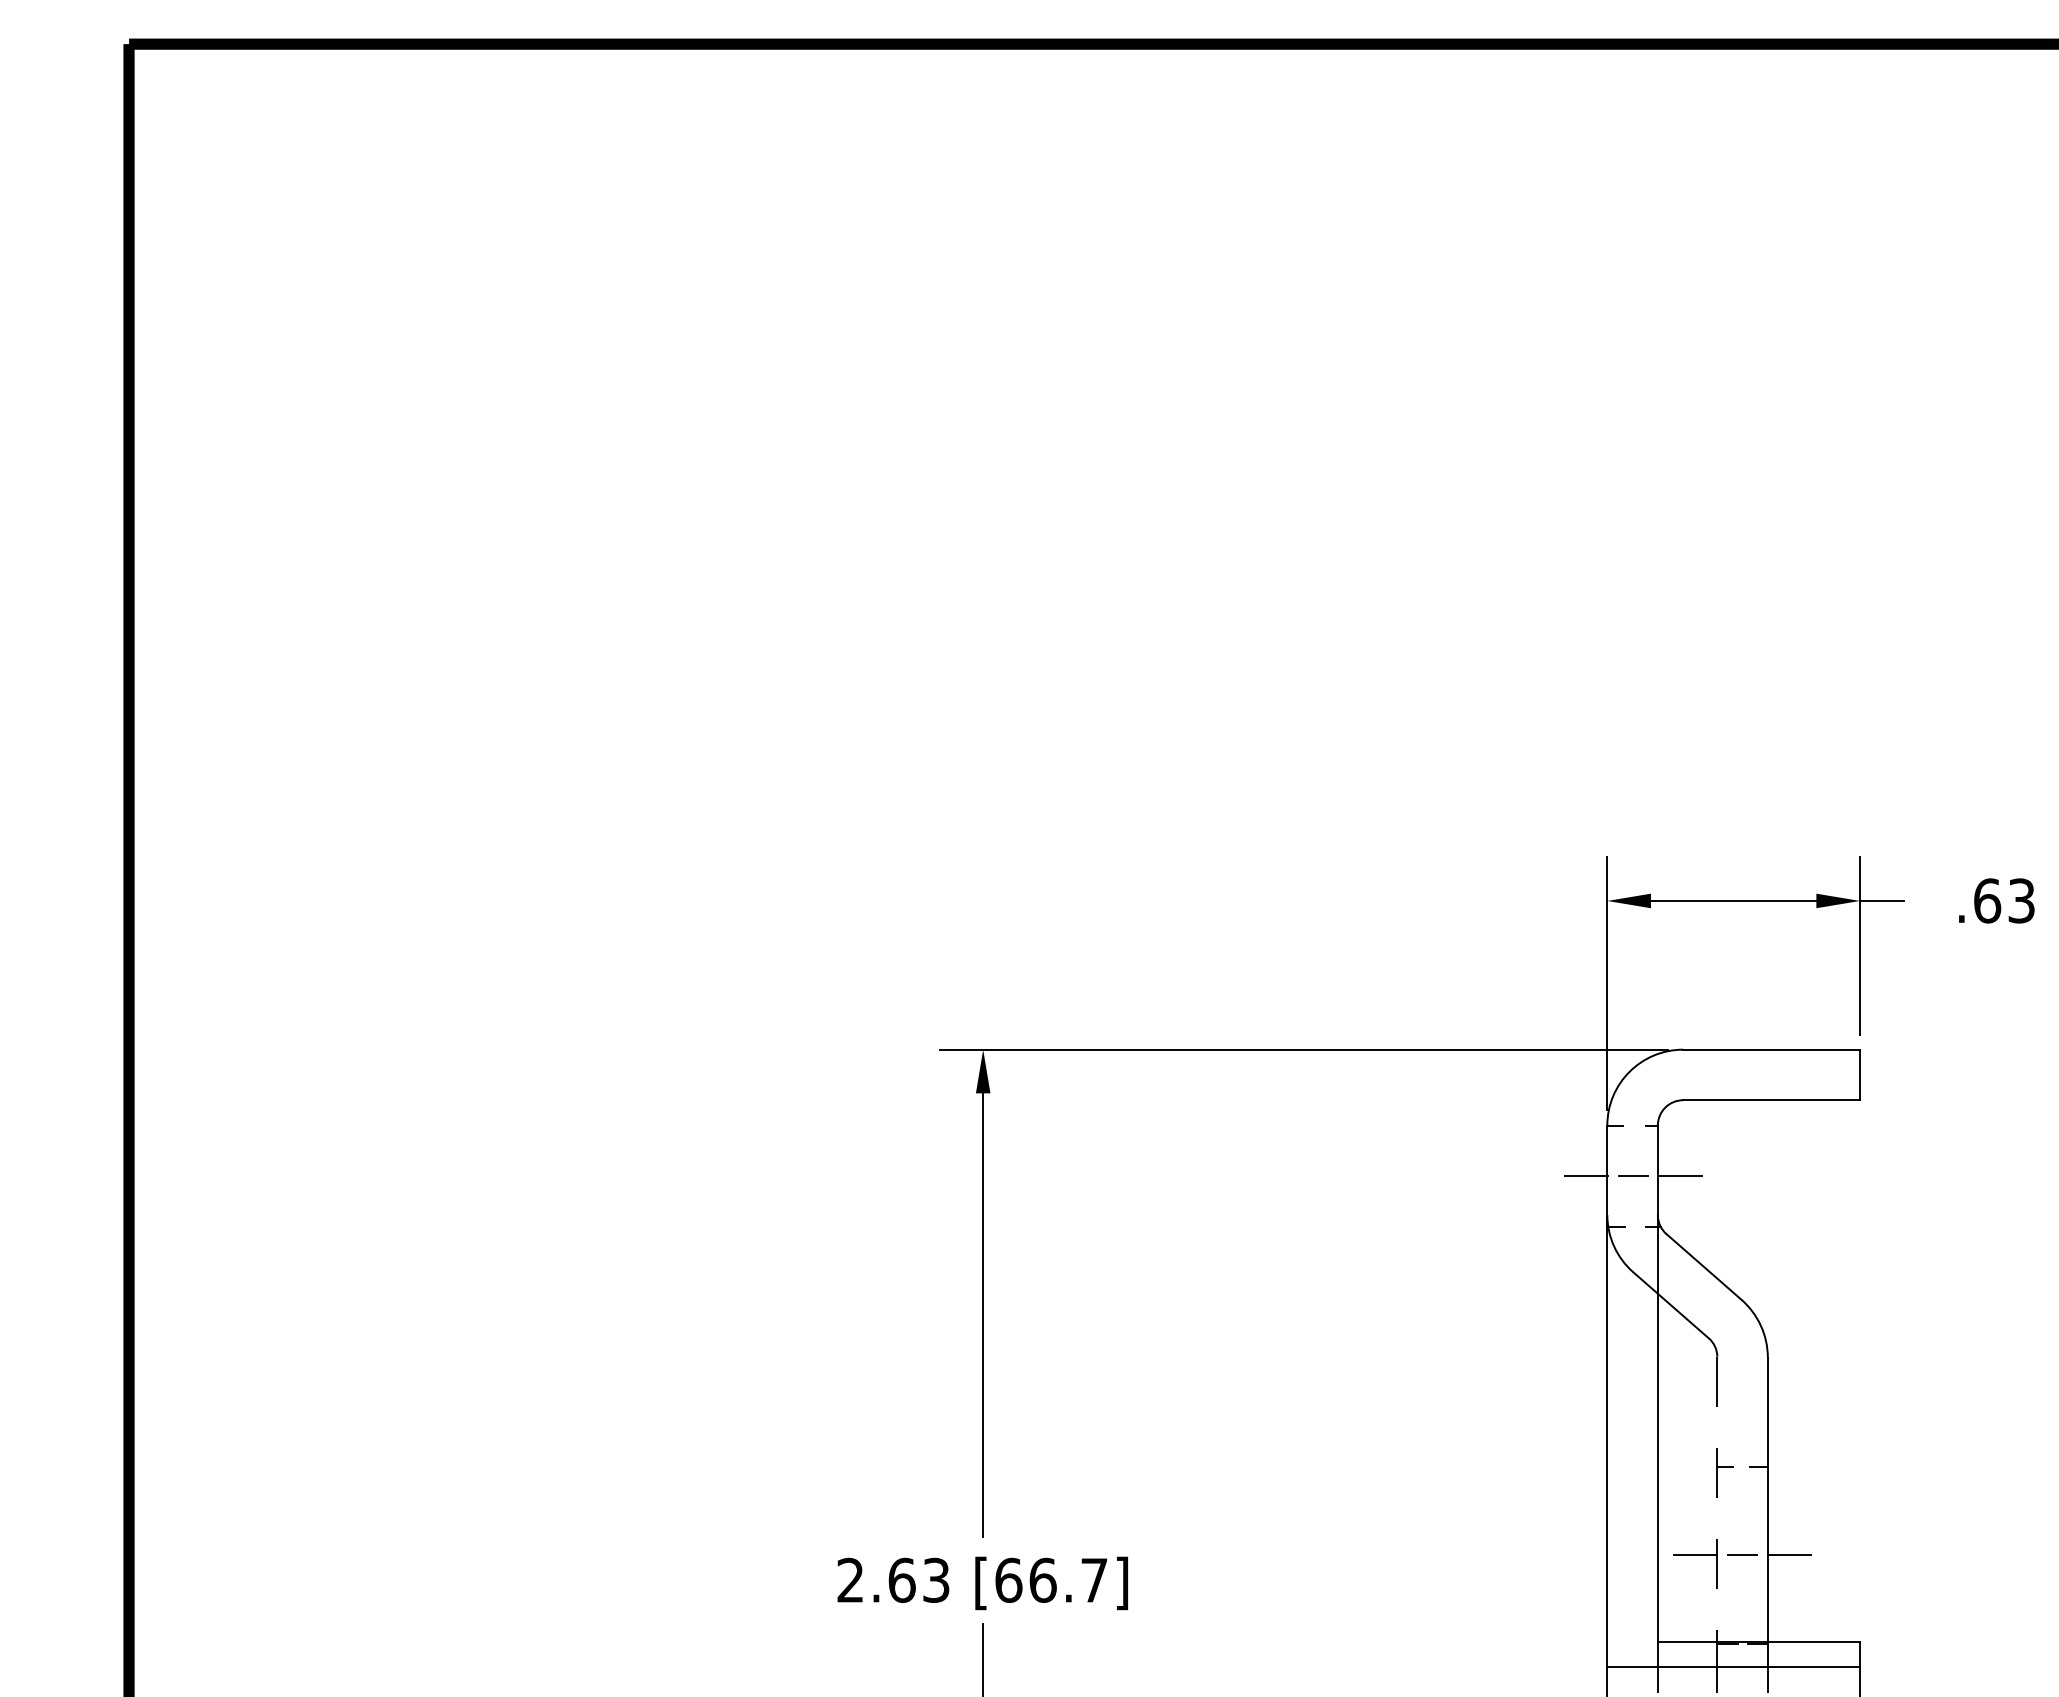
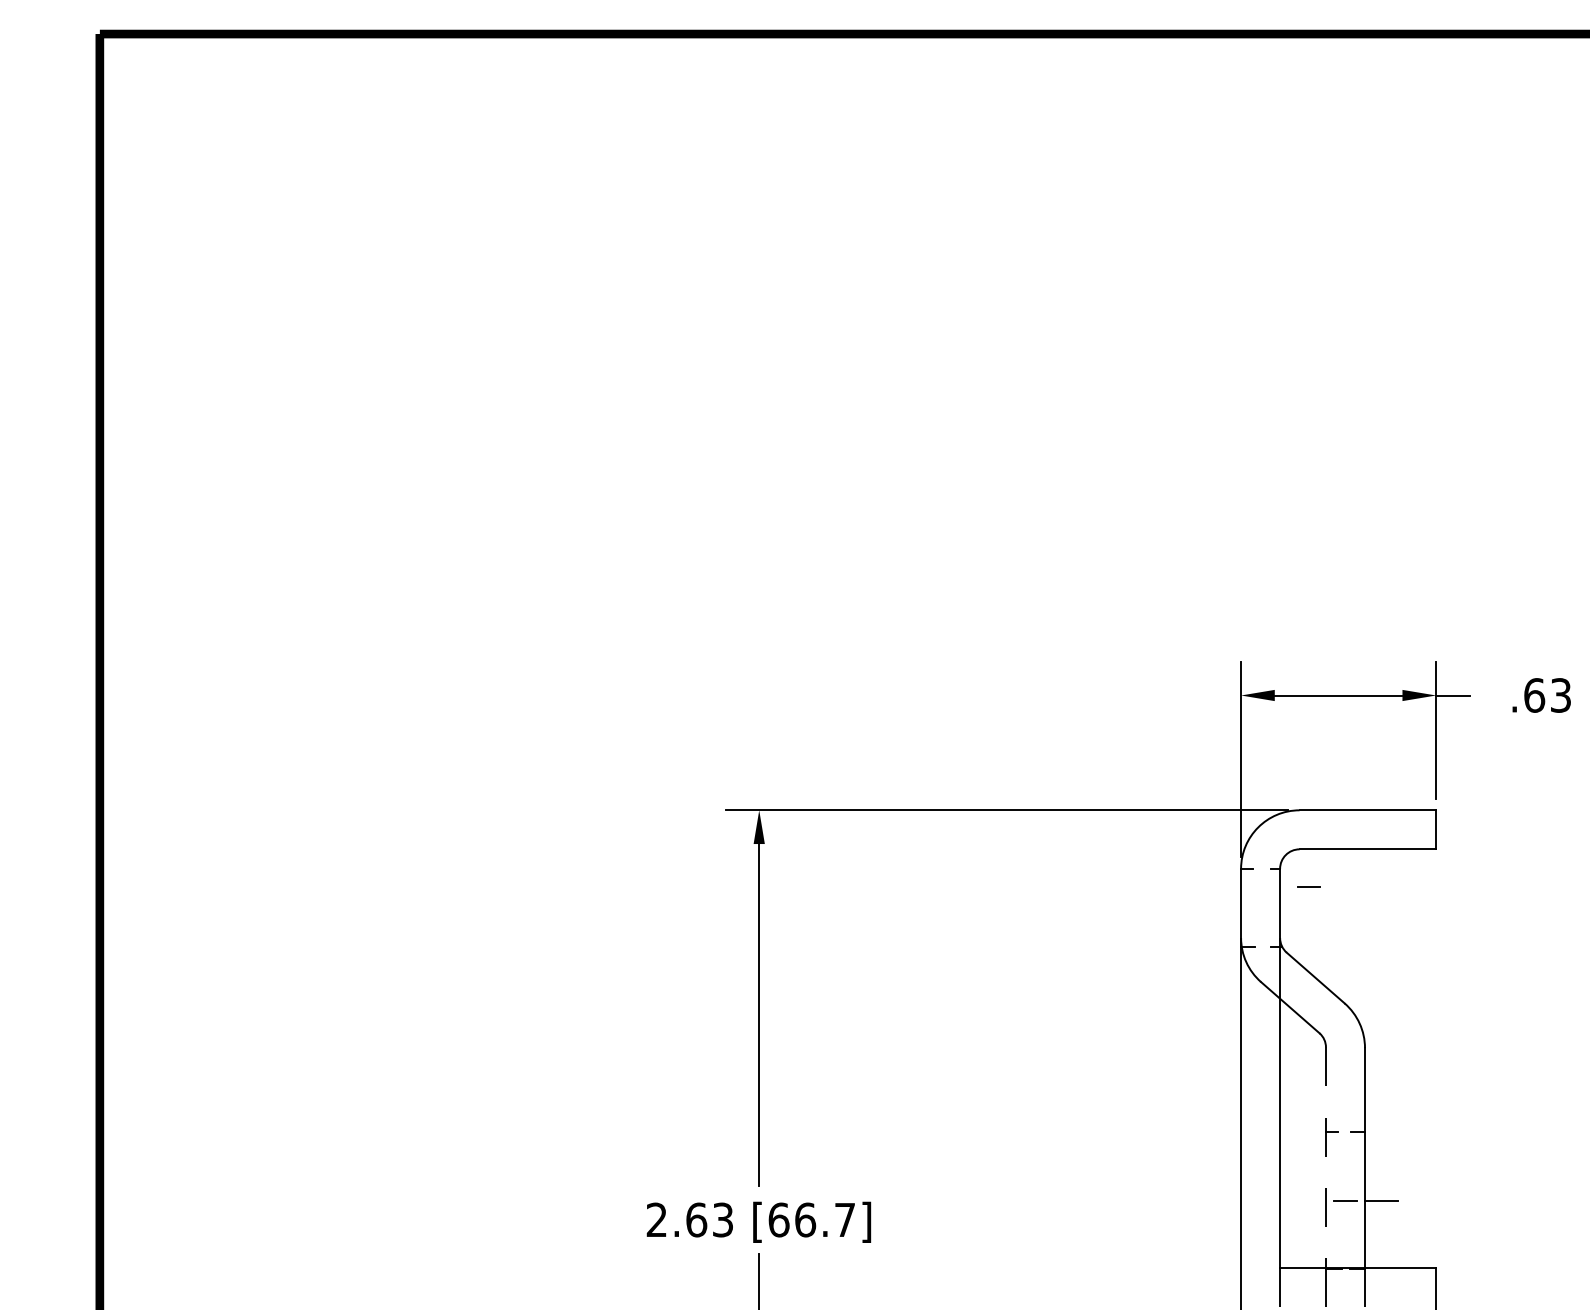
line: (1633, 1175) -> (1309, 886), moved
line: (1586, 1176) -> (1225, 908), removed
line: (1679, 1176) -> (1296, 908), removed
line: (1695, 1555) -> (1309, 1200), removed
line: (1733, 1667) -> (1338, 1287), removed

